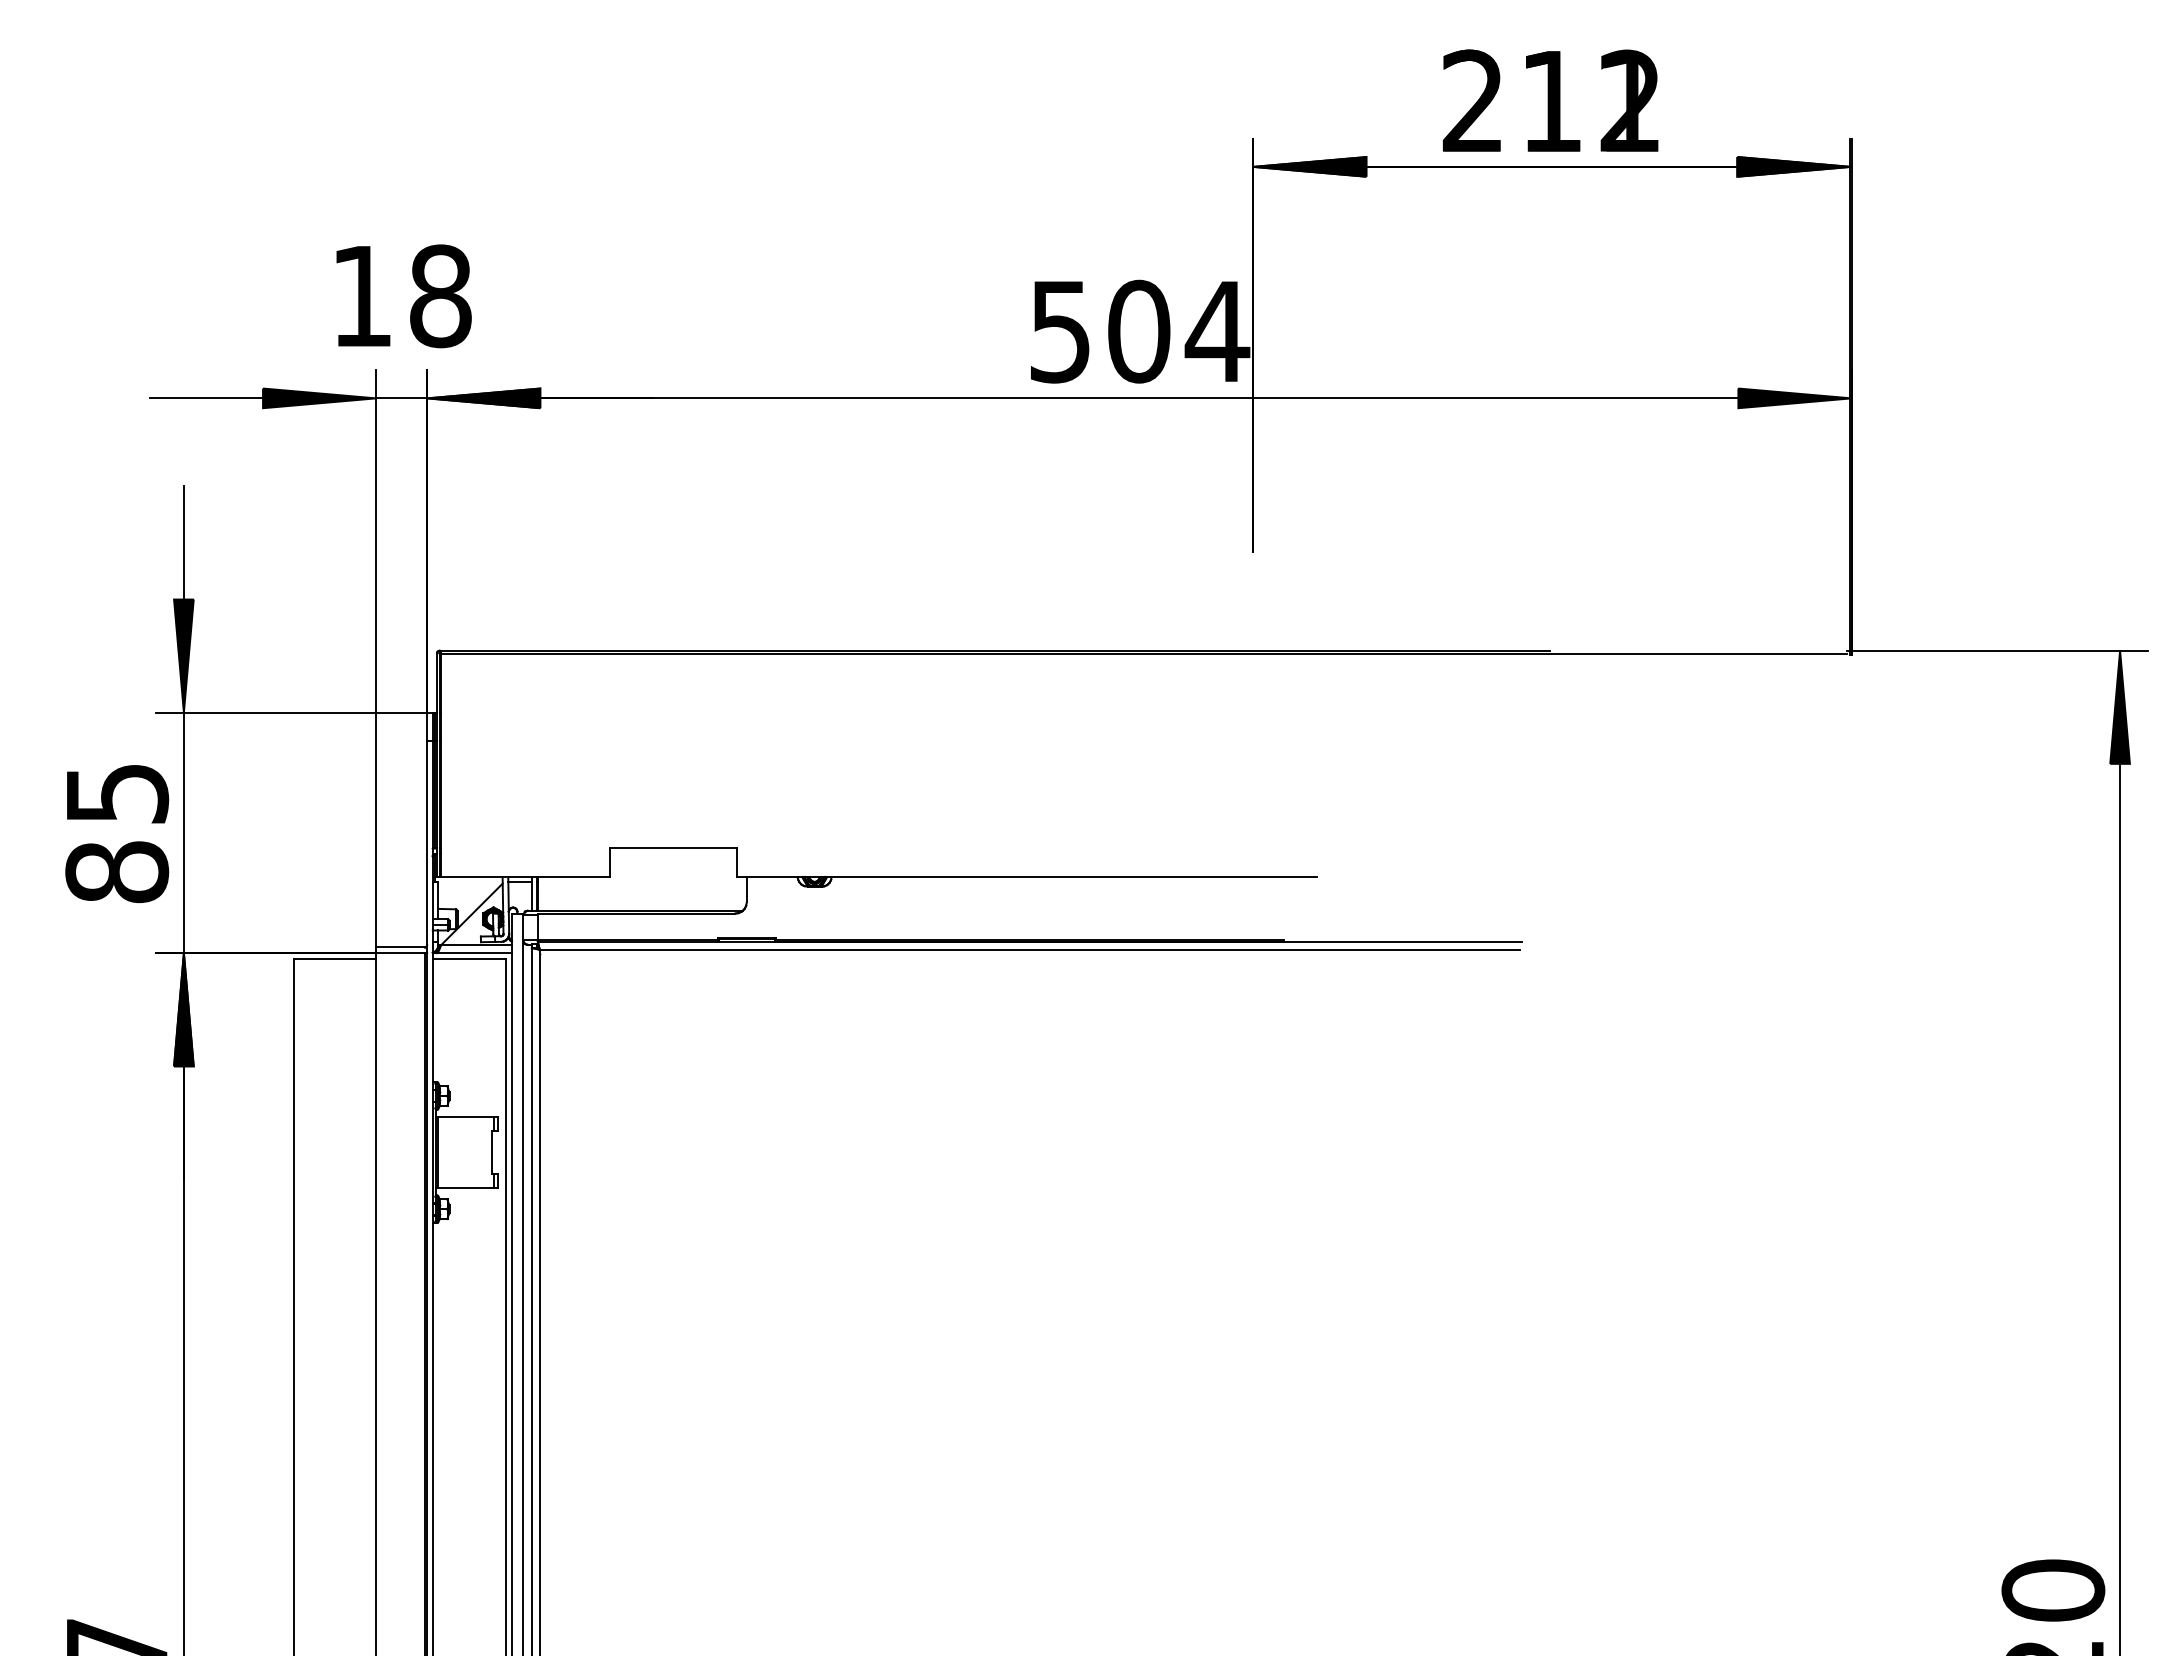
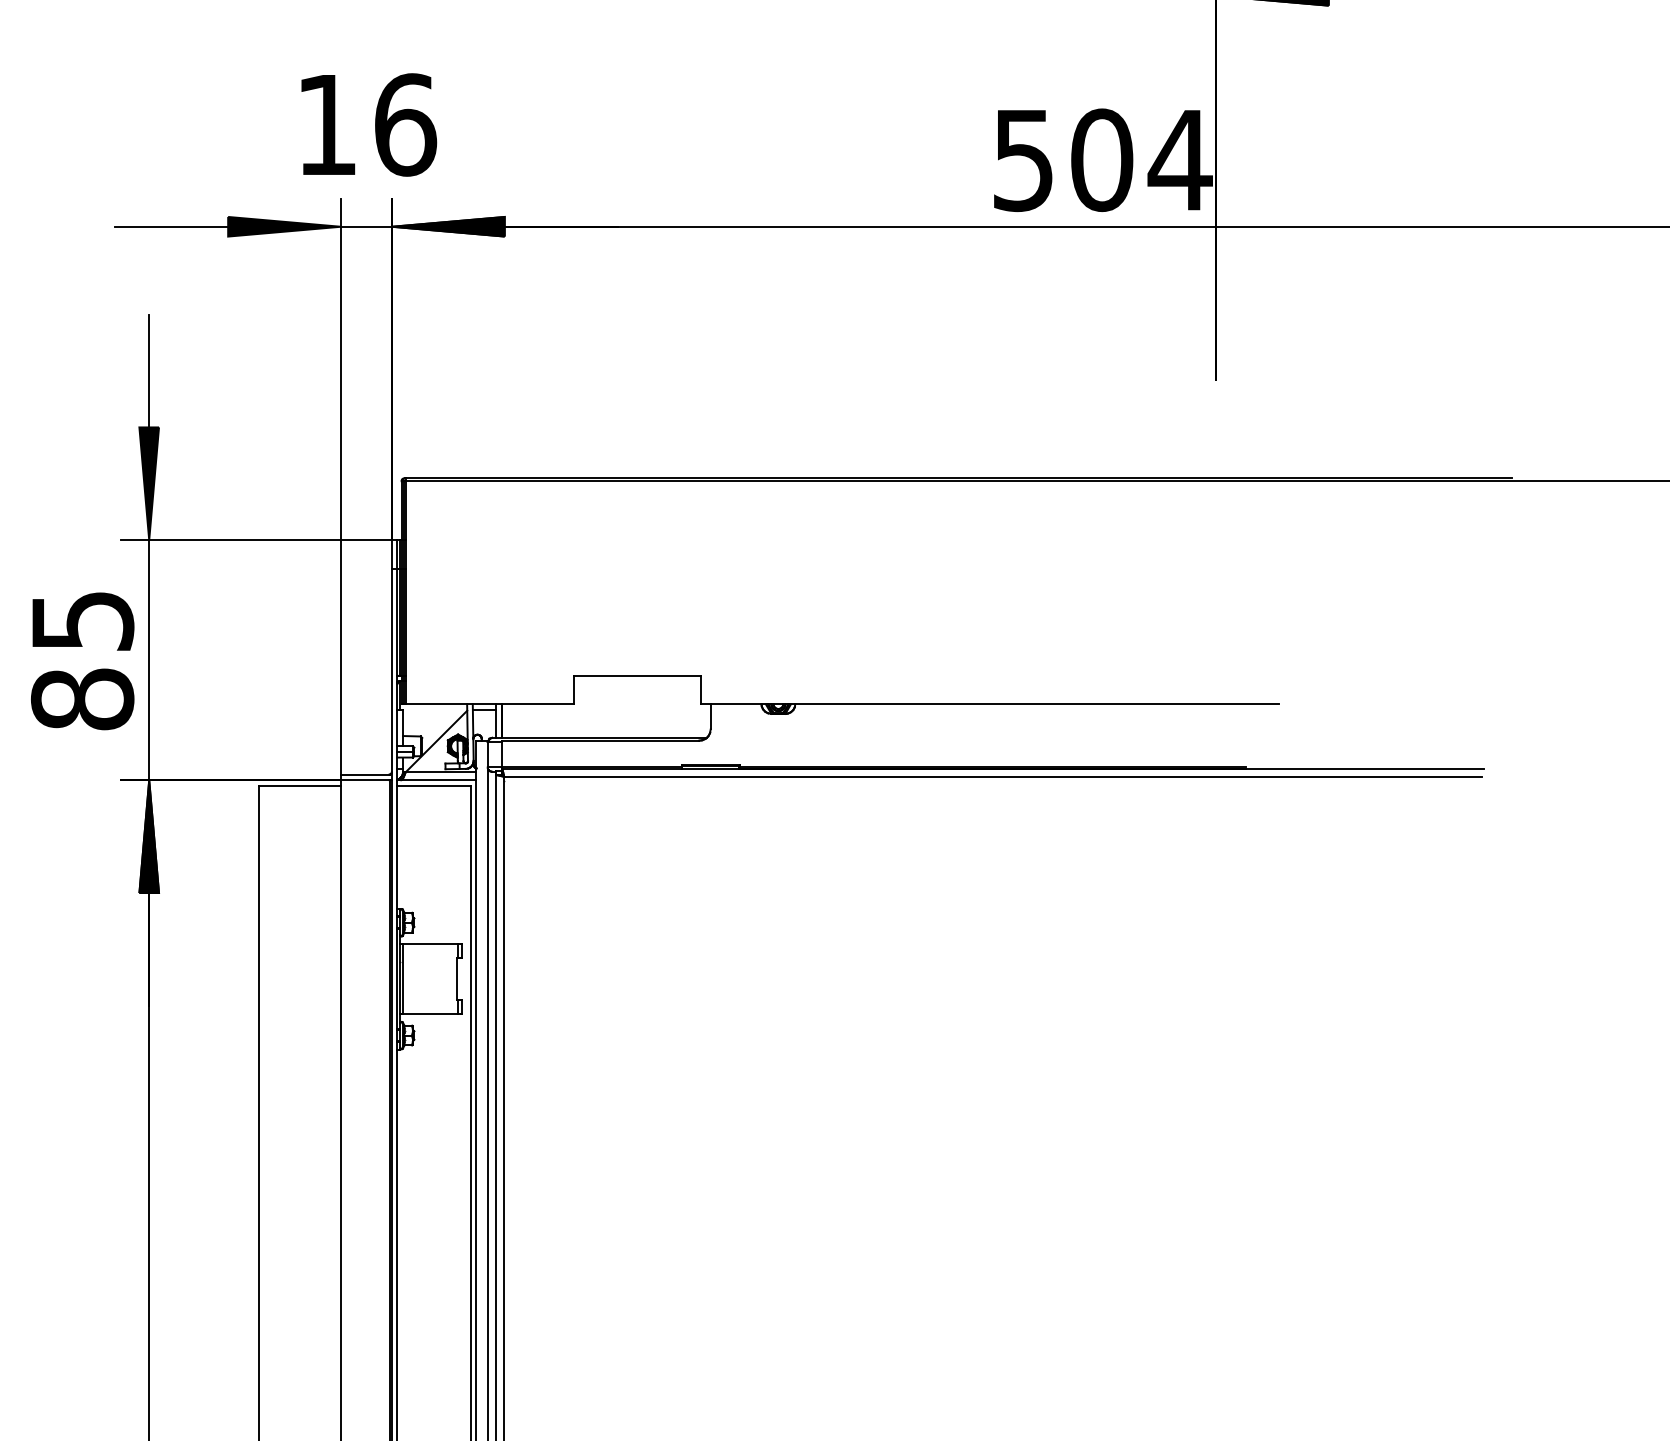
text: (441, 296) -> (406, 125), 18 -> 16

